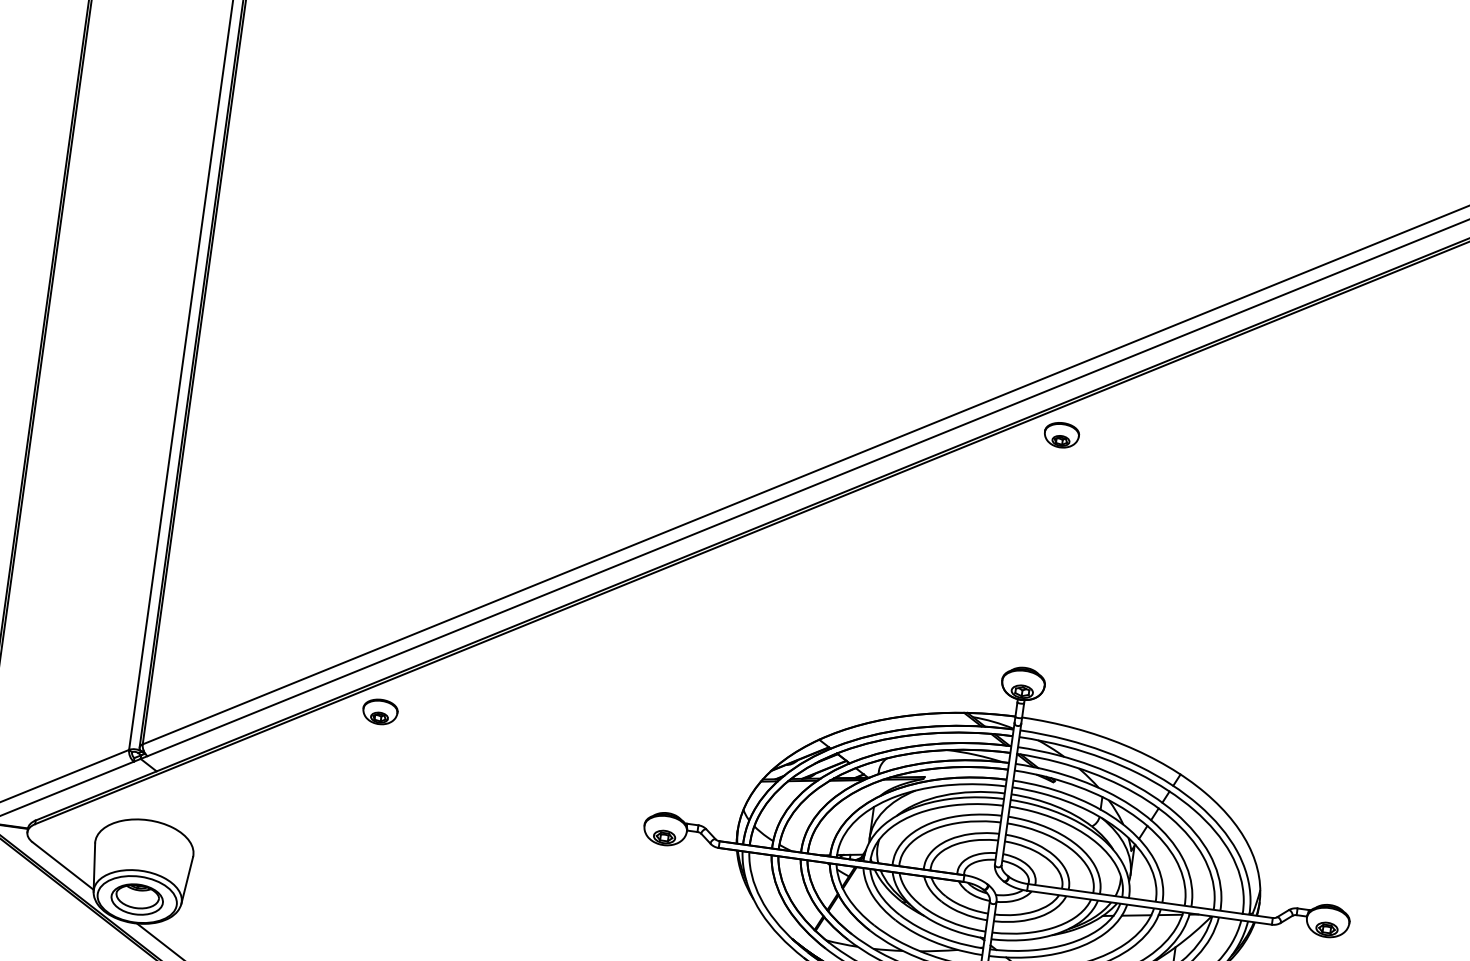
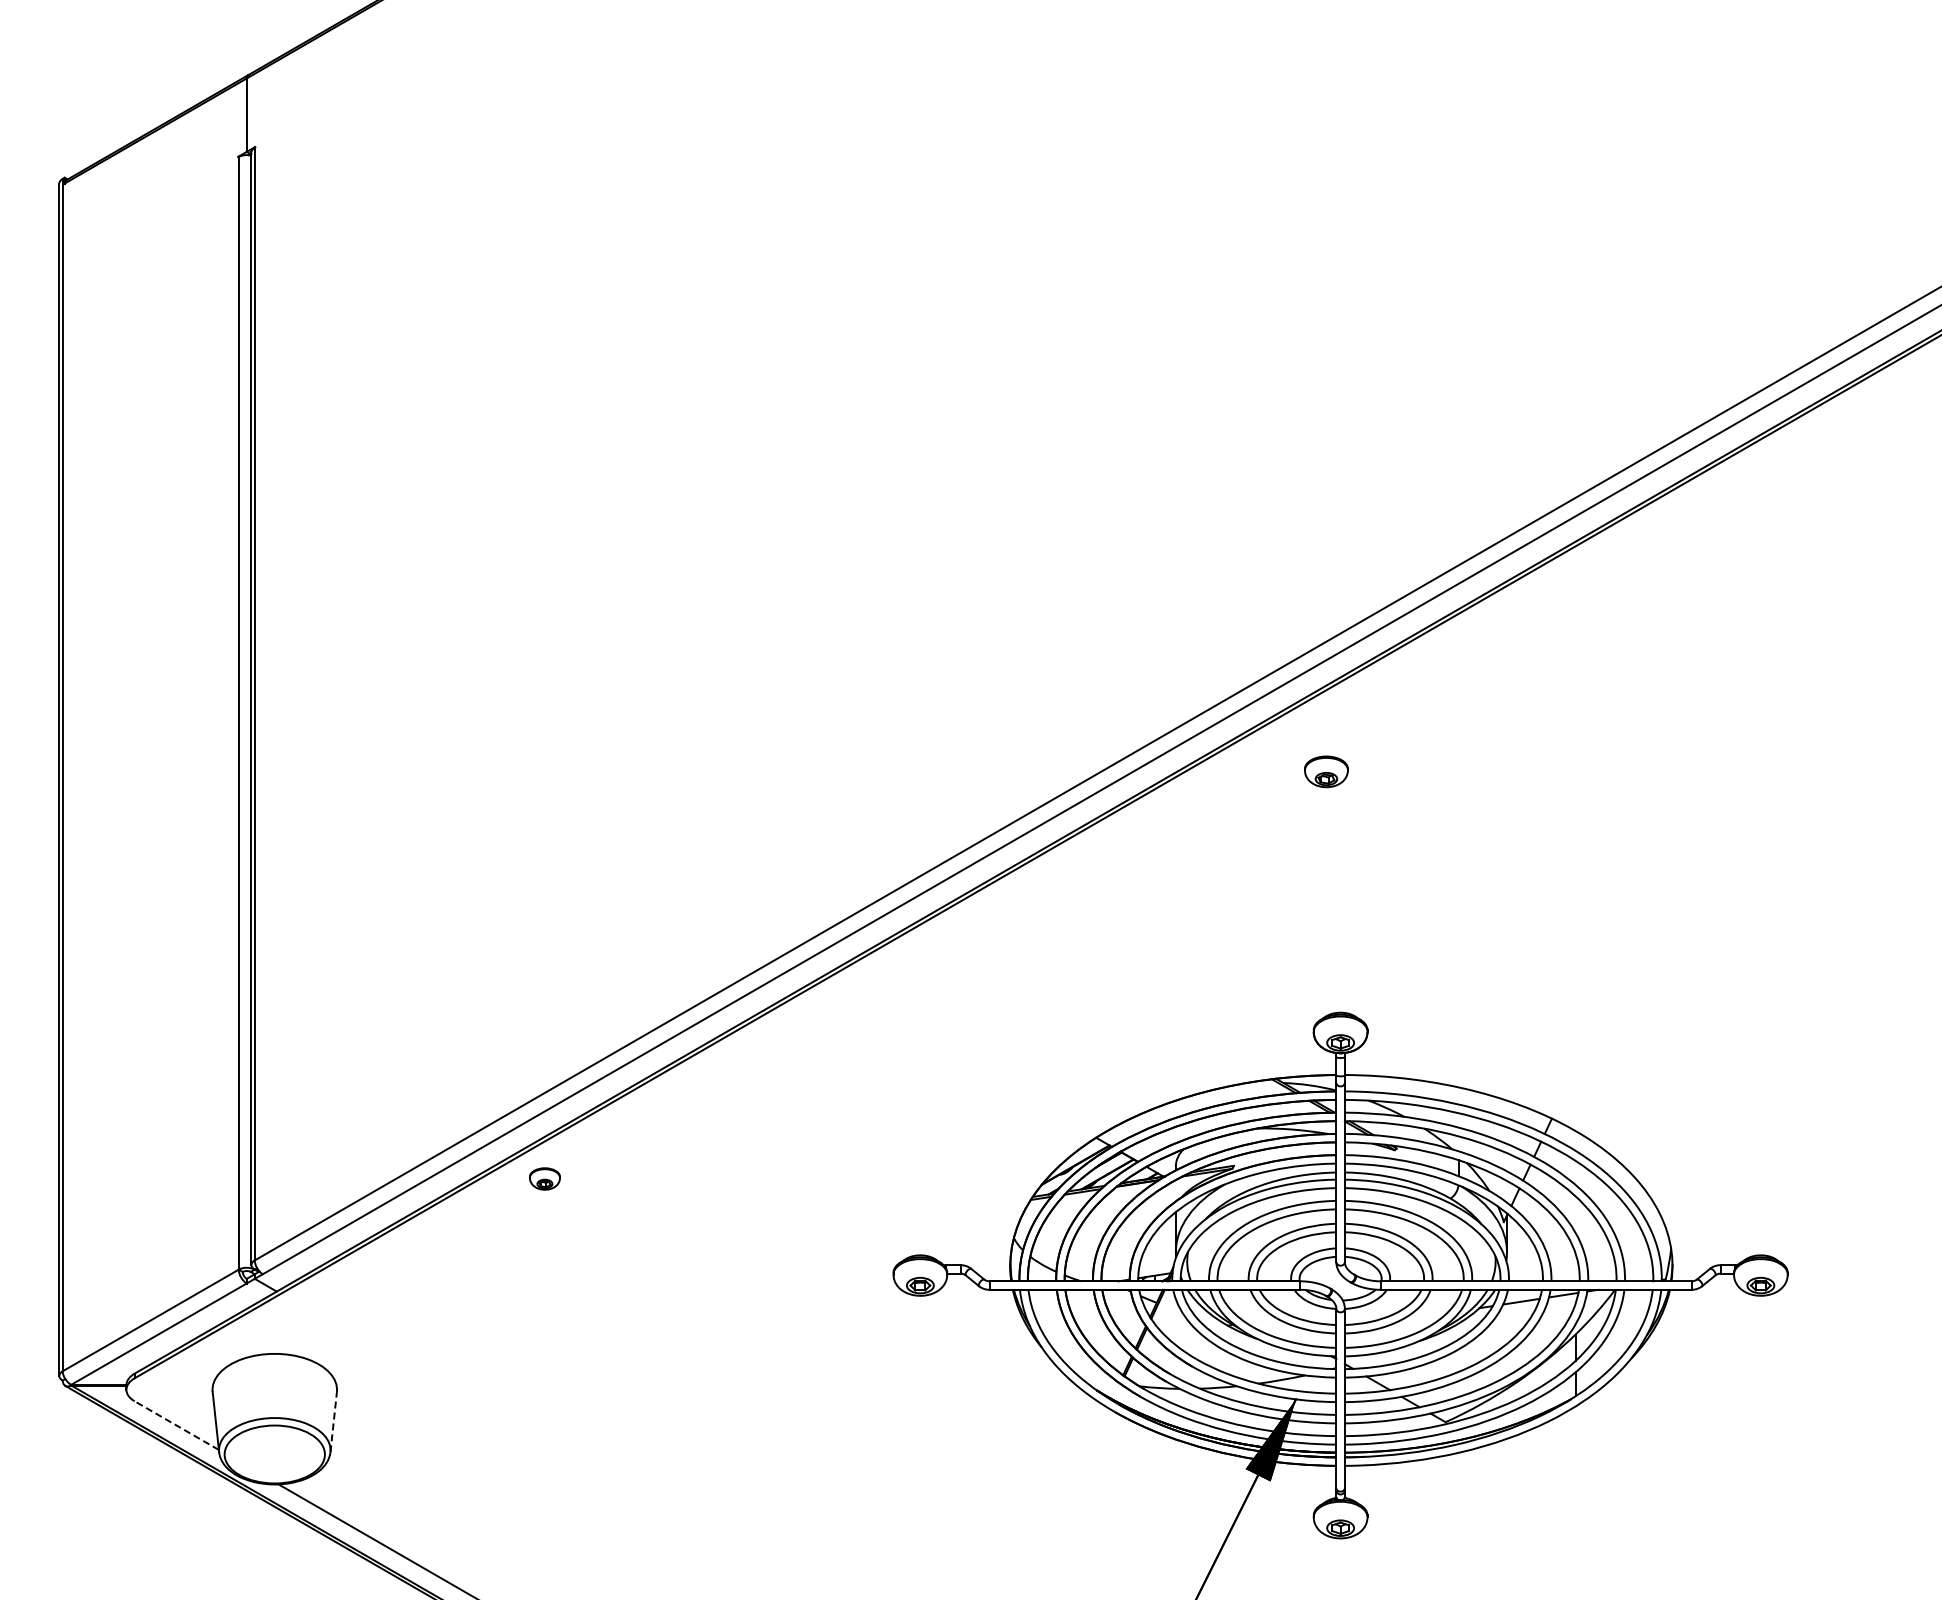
part: (1061, 434) -> (1326, 771), moved
part: (380, 711) -> (544, 1178), size x0.7
line: (62, 865) -> (176, 1425), solid -> dashed
line: (187, 879) -> (333, 1421), solid -> dashed
part: (137, 899) -> (274, 1454), removed

